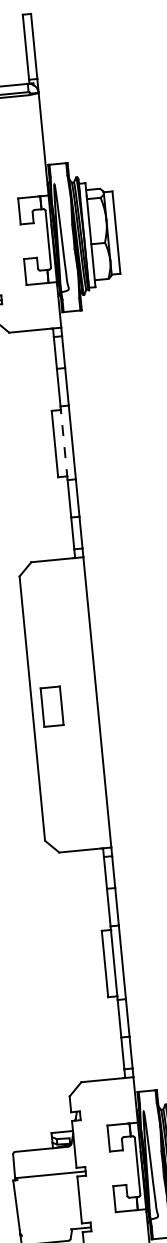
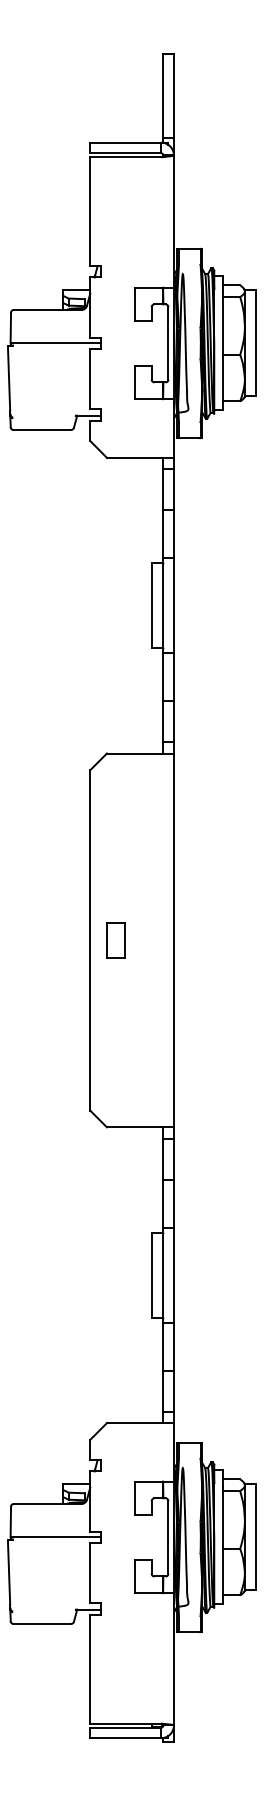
line: (64, 443) -> (163, 605), dashed -> solid
part: (51, 706) -> (115, 940), size x0.71

